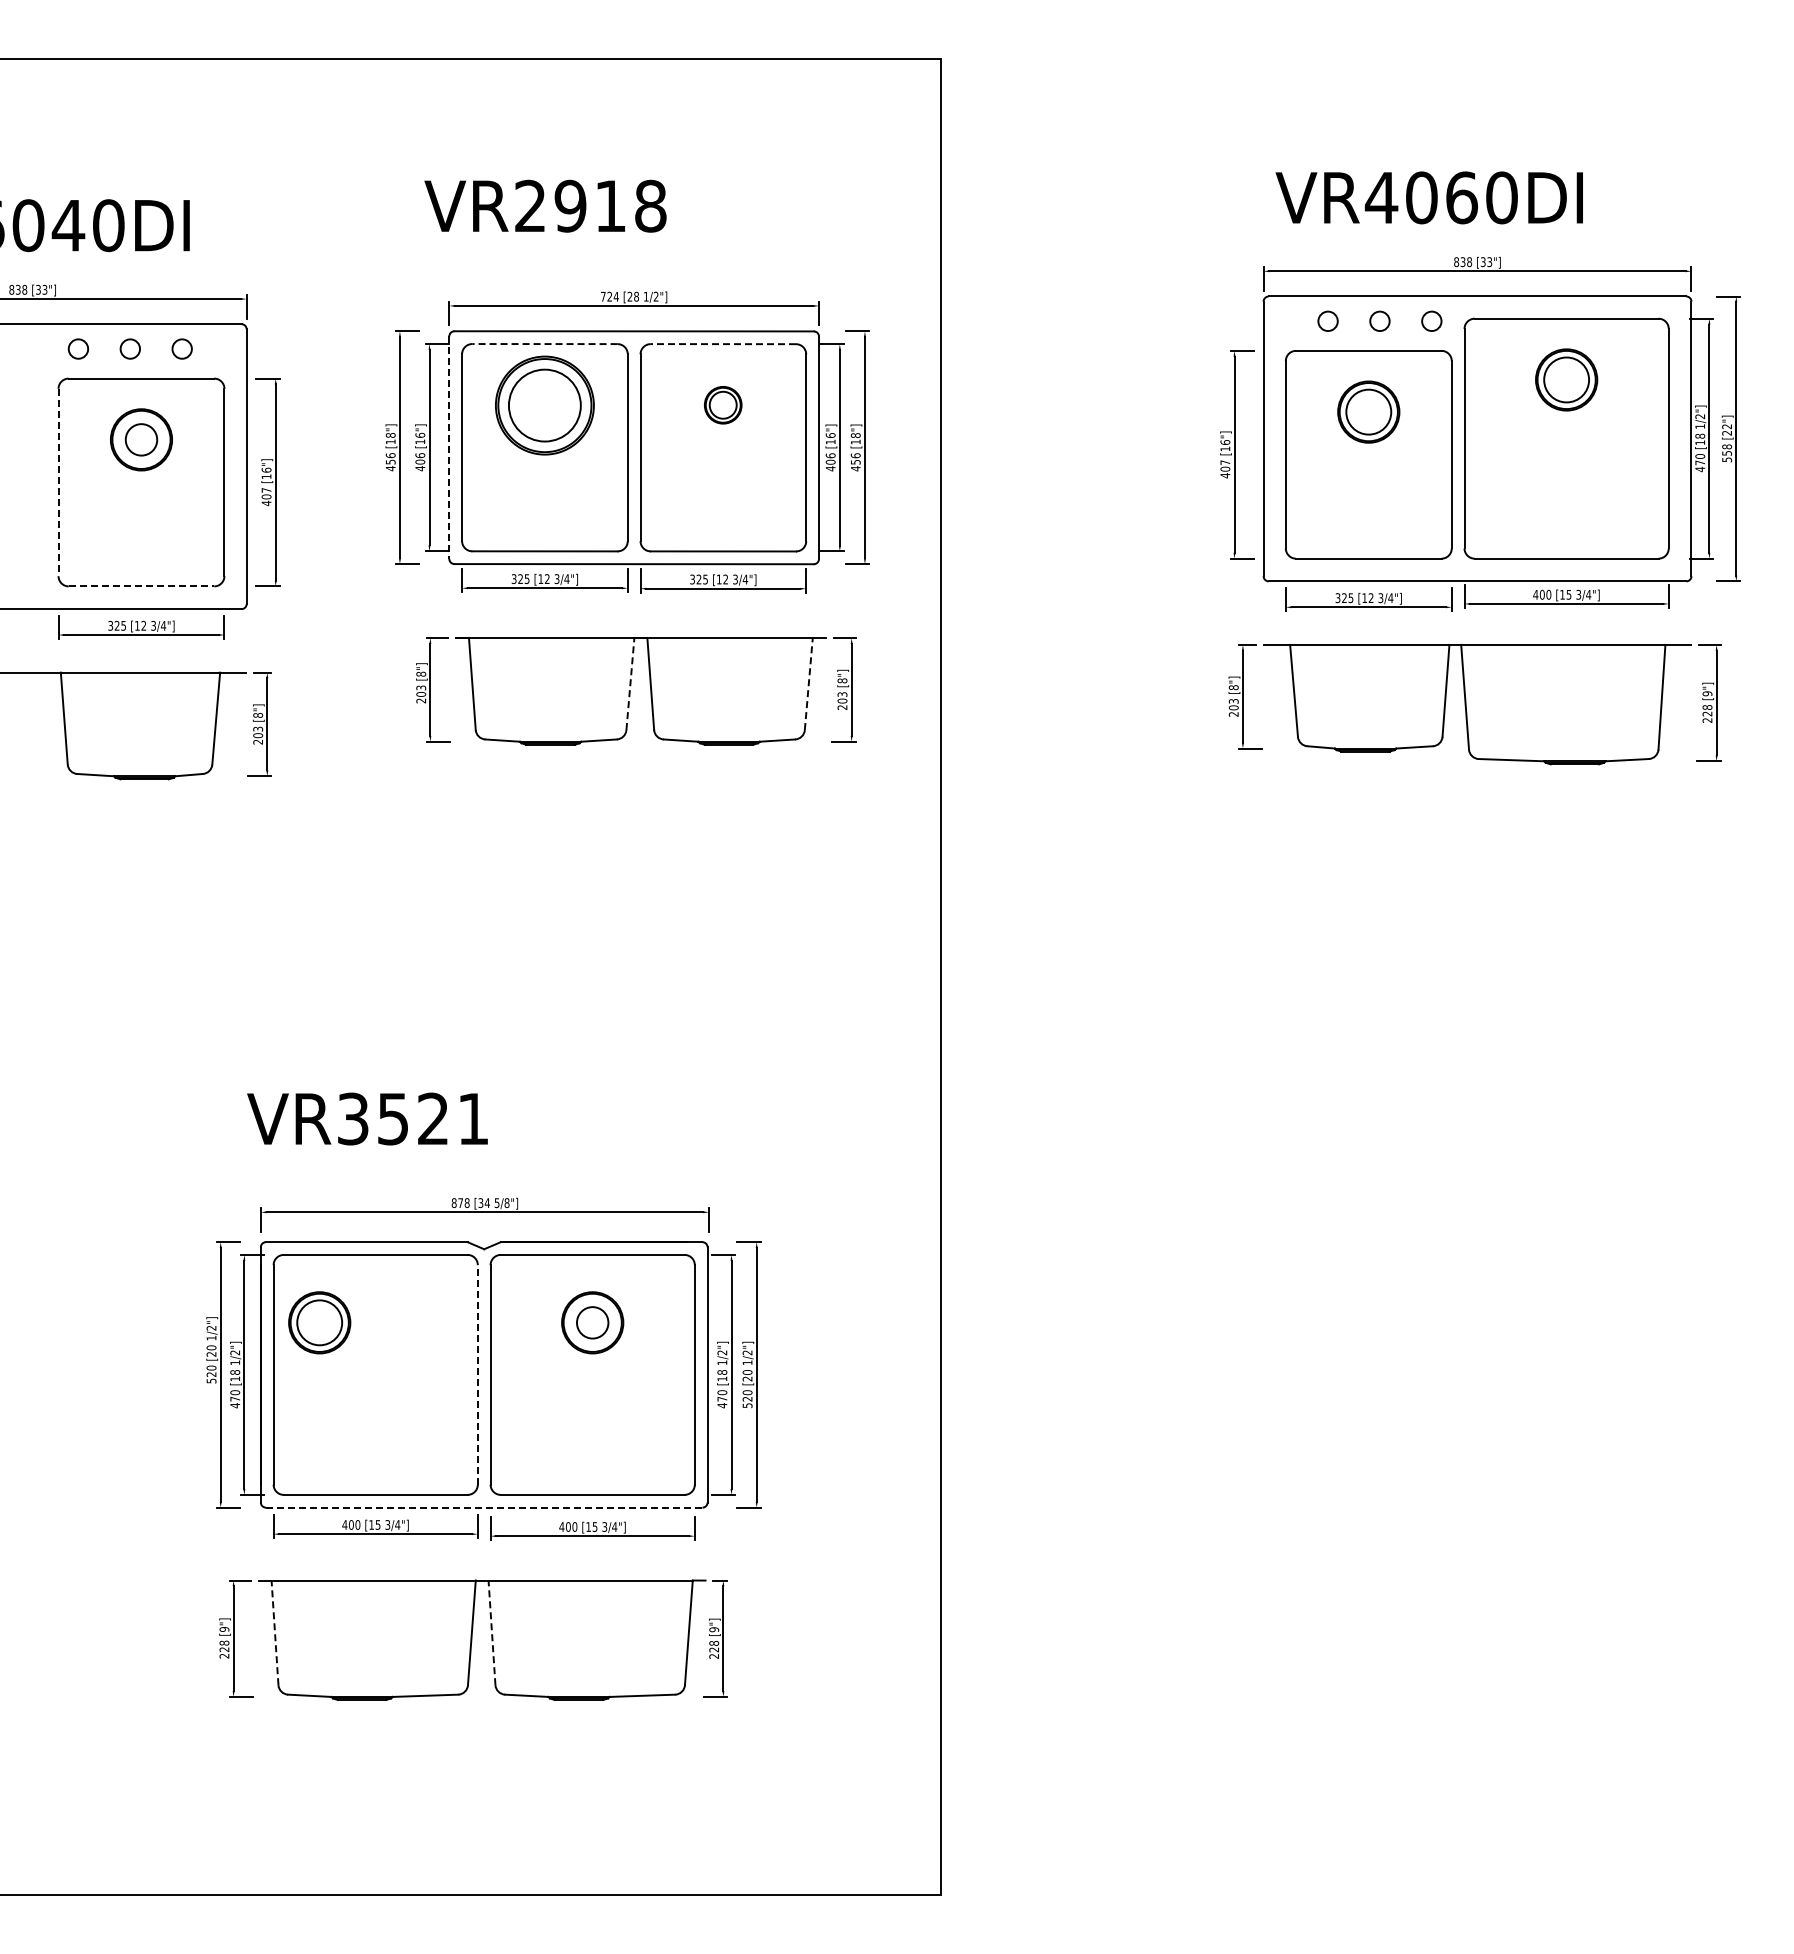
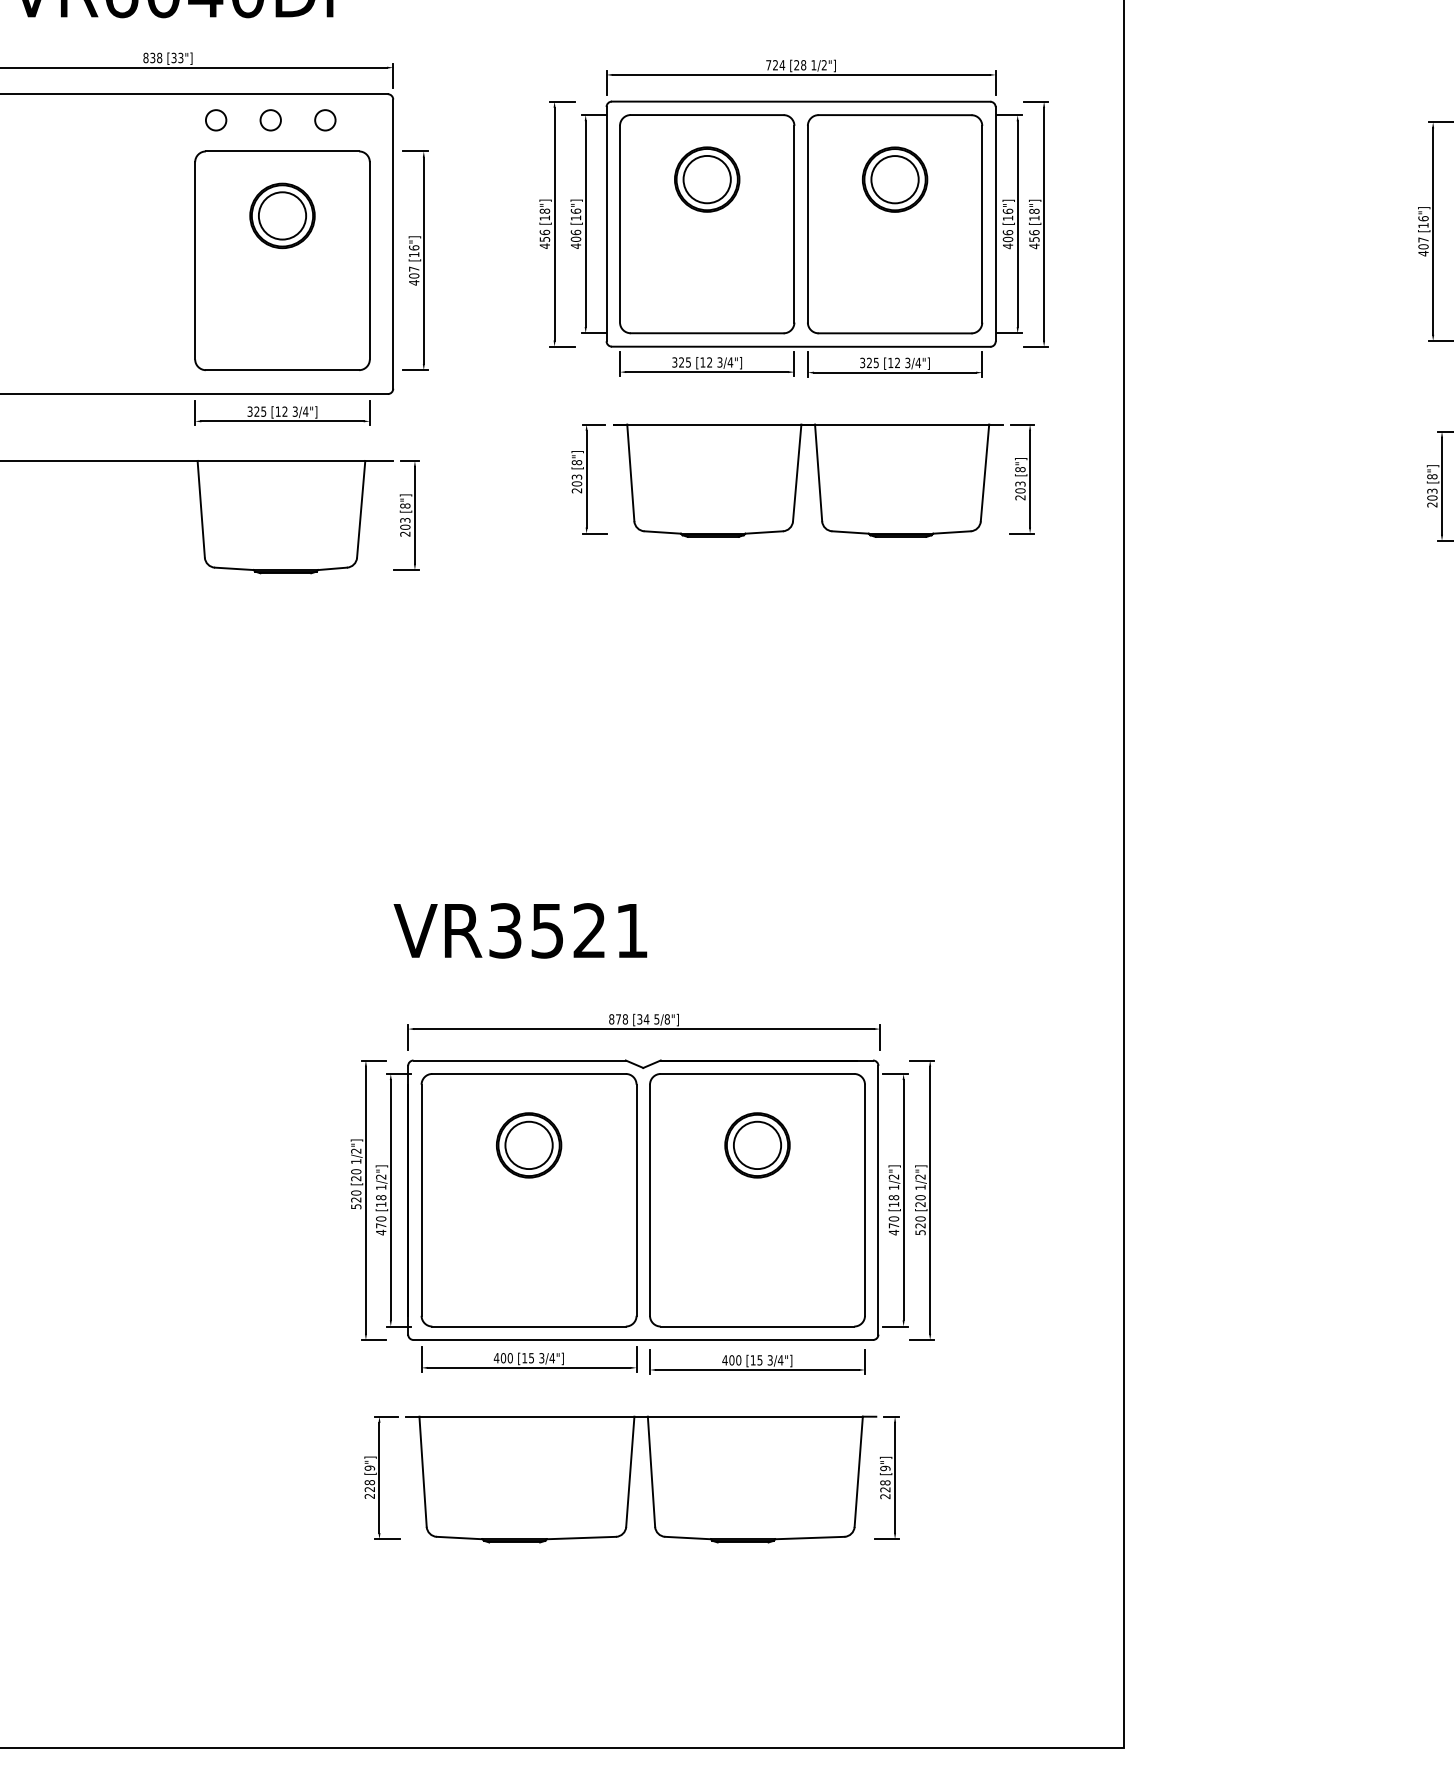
line: (544, 344) -> (706, 115), dashed -> solid
line: (723, 344) -> (895, 115), dashed -> solid
part: (544, 404) -> (706, 178), size x0.62
part: (722, 404) -> (894, 178), size x1.67
circle: (141, 439) -> (282, 215), size x1.43
line: (449, 448) -> (606, 225), dashed -> solid
line: (58, 482) -> (195, 260), dashed -> solid
line: (141, 586) -> (282, 370), dashed -> solid
line: (630, 683) -> (797, 472), dashed -> solid
line: (808, 683) -> (984, 472), dashed -> solid
part: (319, 1322) -> (528, 1145), moved
circle: (592, 1322) -> (757, 1145), size x1.43
line: (477, 1374) -> (636, 1199), dashed -> solid
line: (484, 1507) -> (643, 1339), dashed -> solid
line: (274, 1632) -> (422, 1471), dashed -> solid
line: (491, 1632) -> (650, 1471), dashed -> solid

